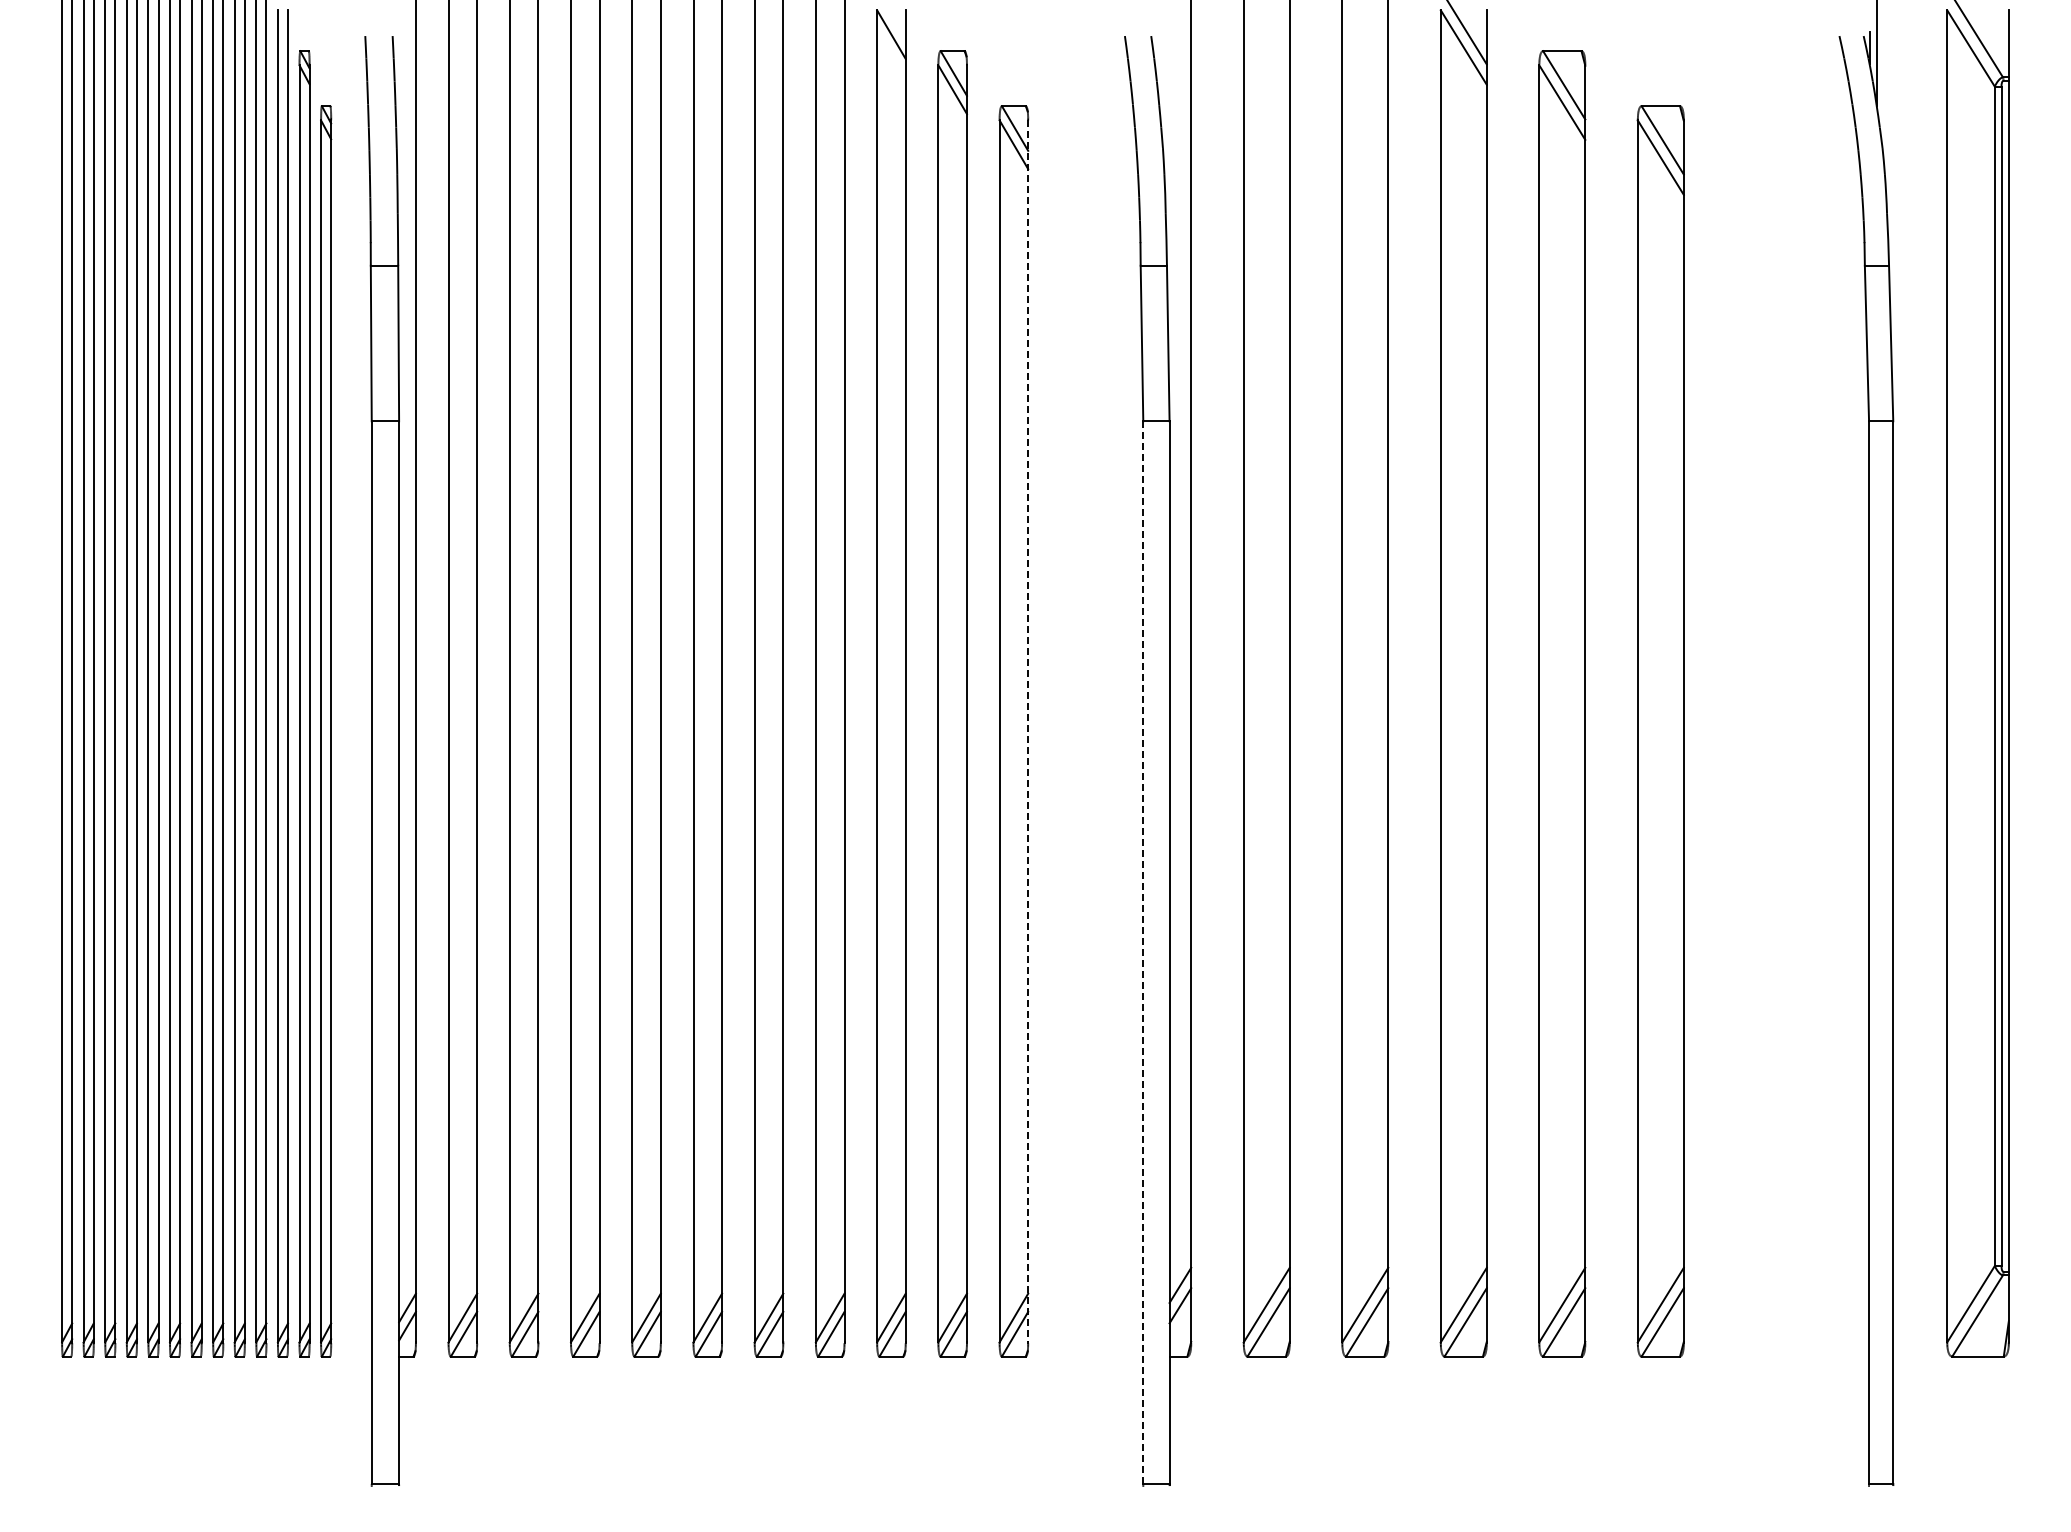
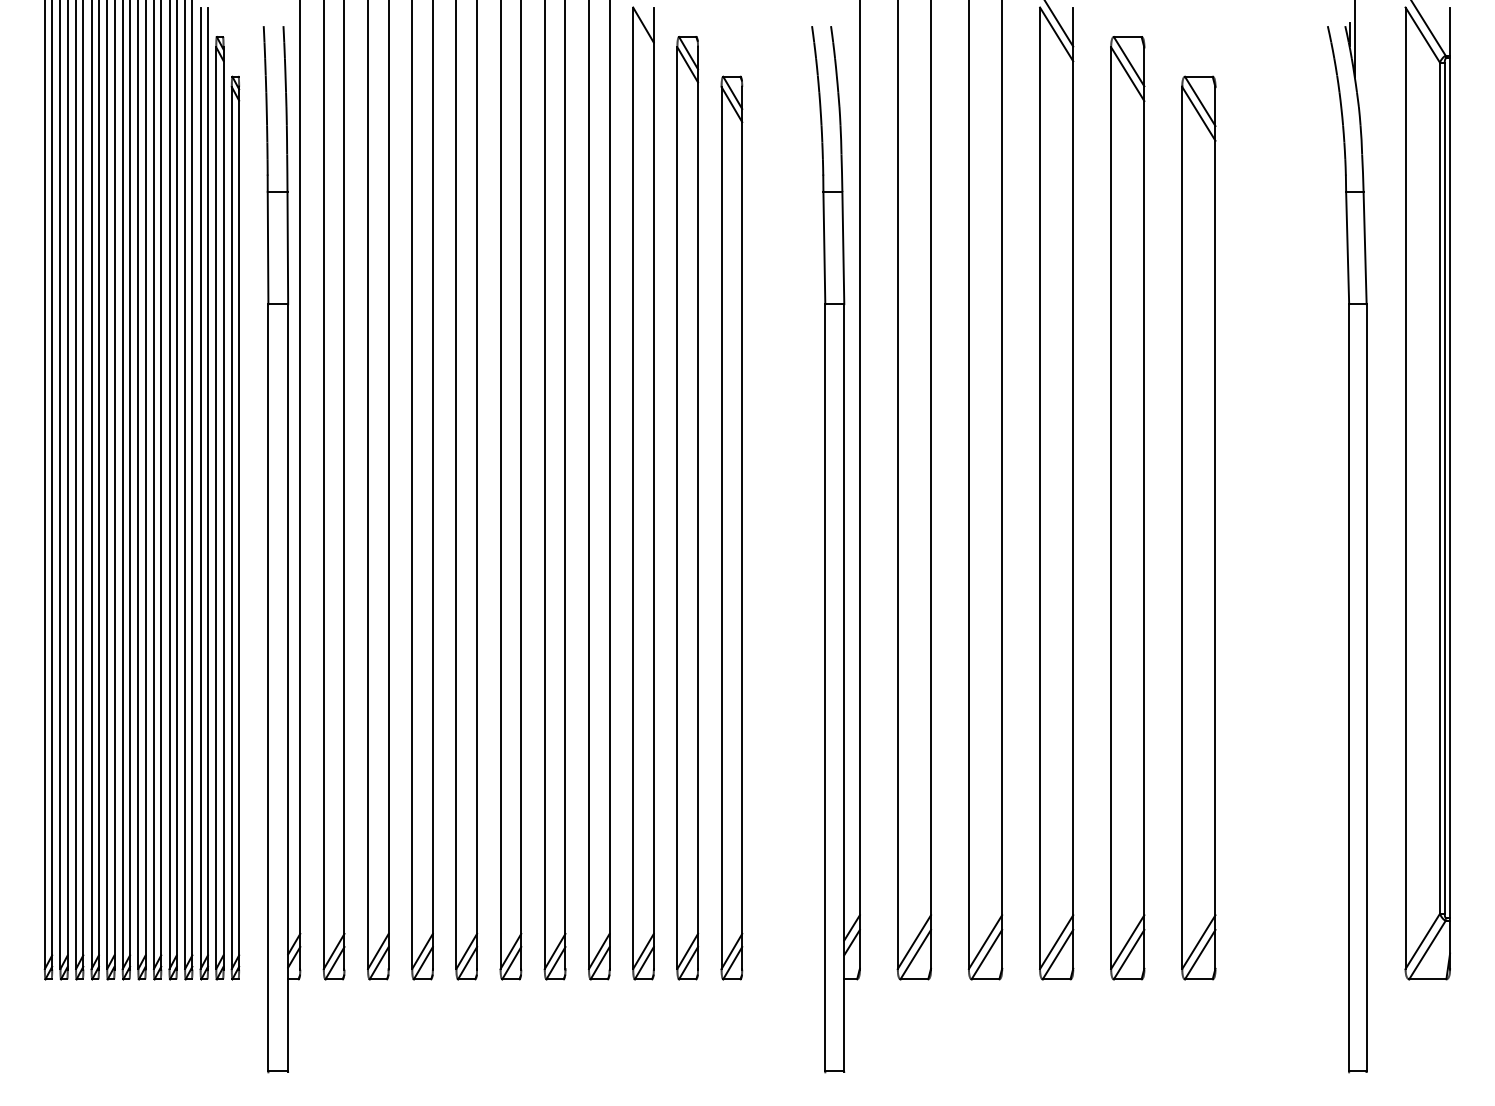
line: (1028, 731) -> (742, 528), dashed -> solid
line: (1143, 952) -> (825, 687), dashed -> solid

